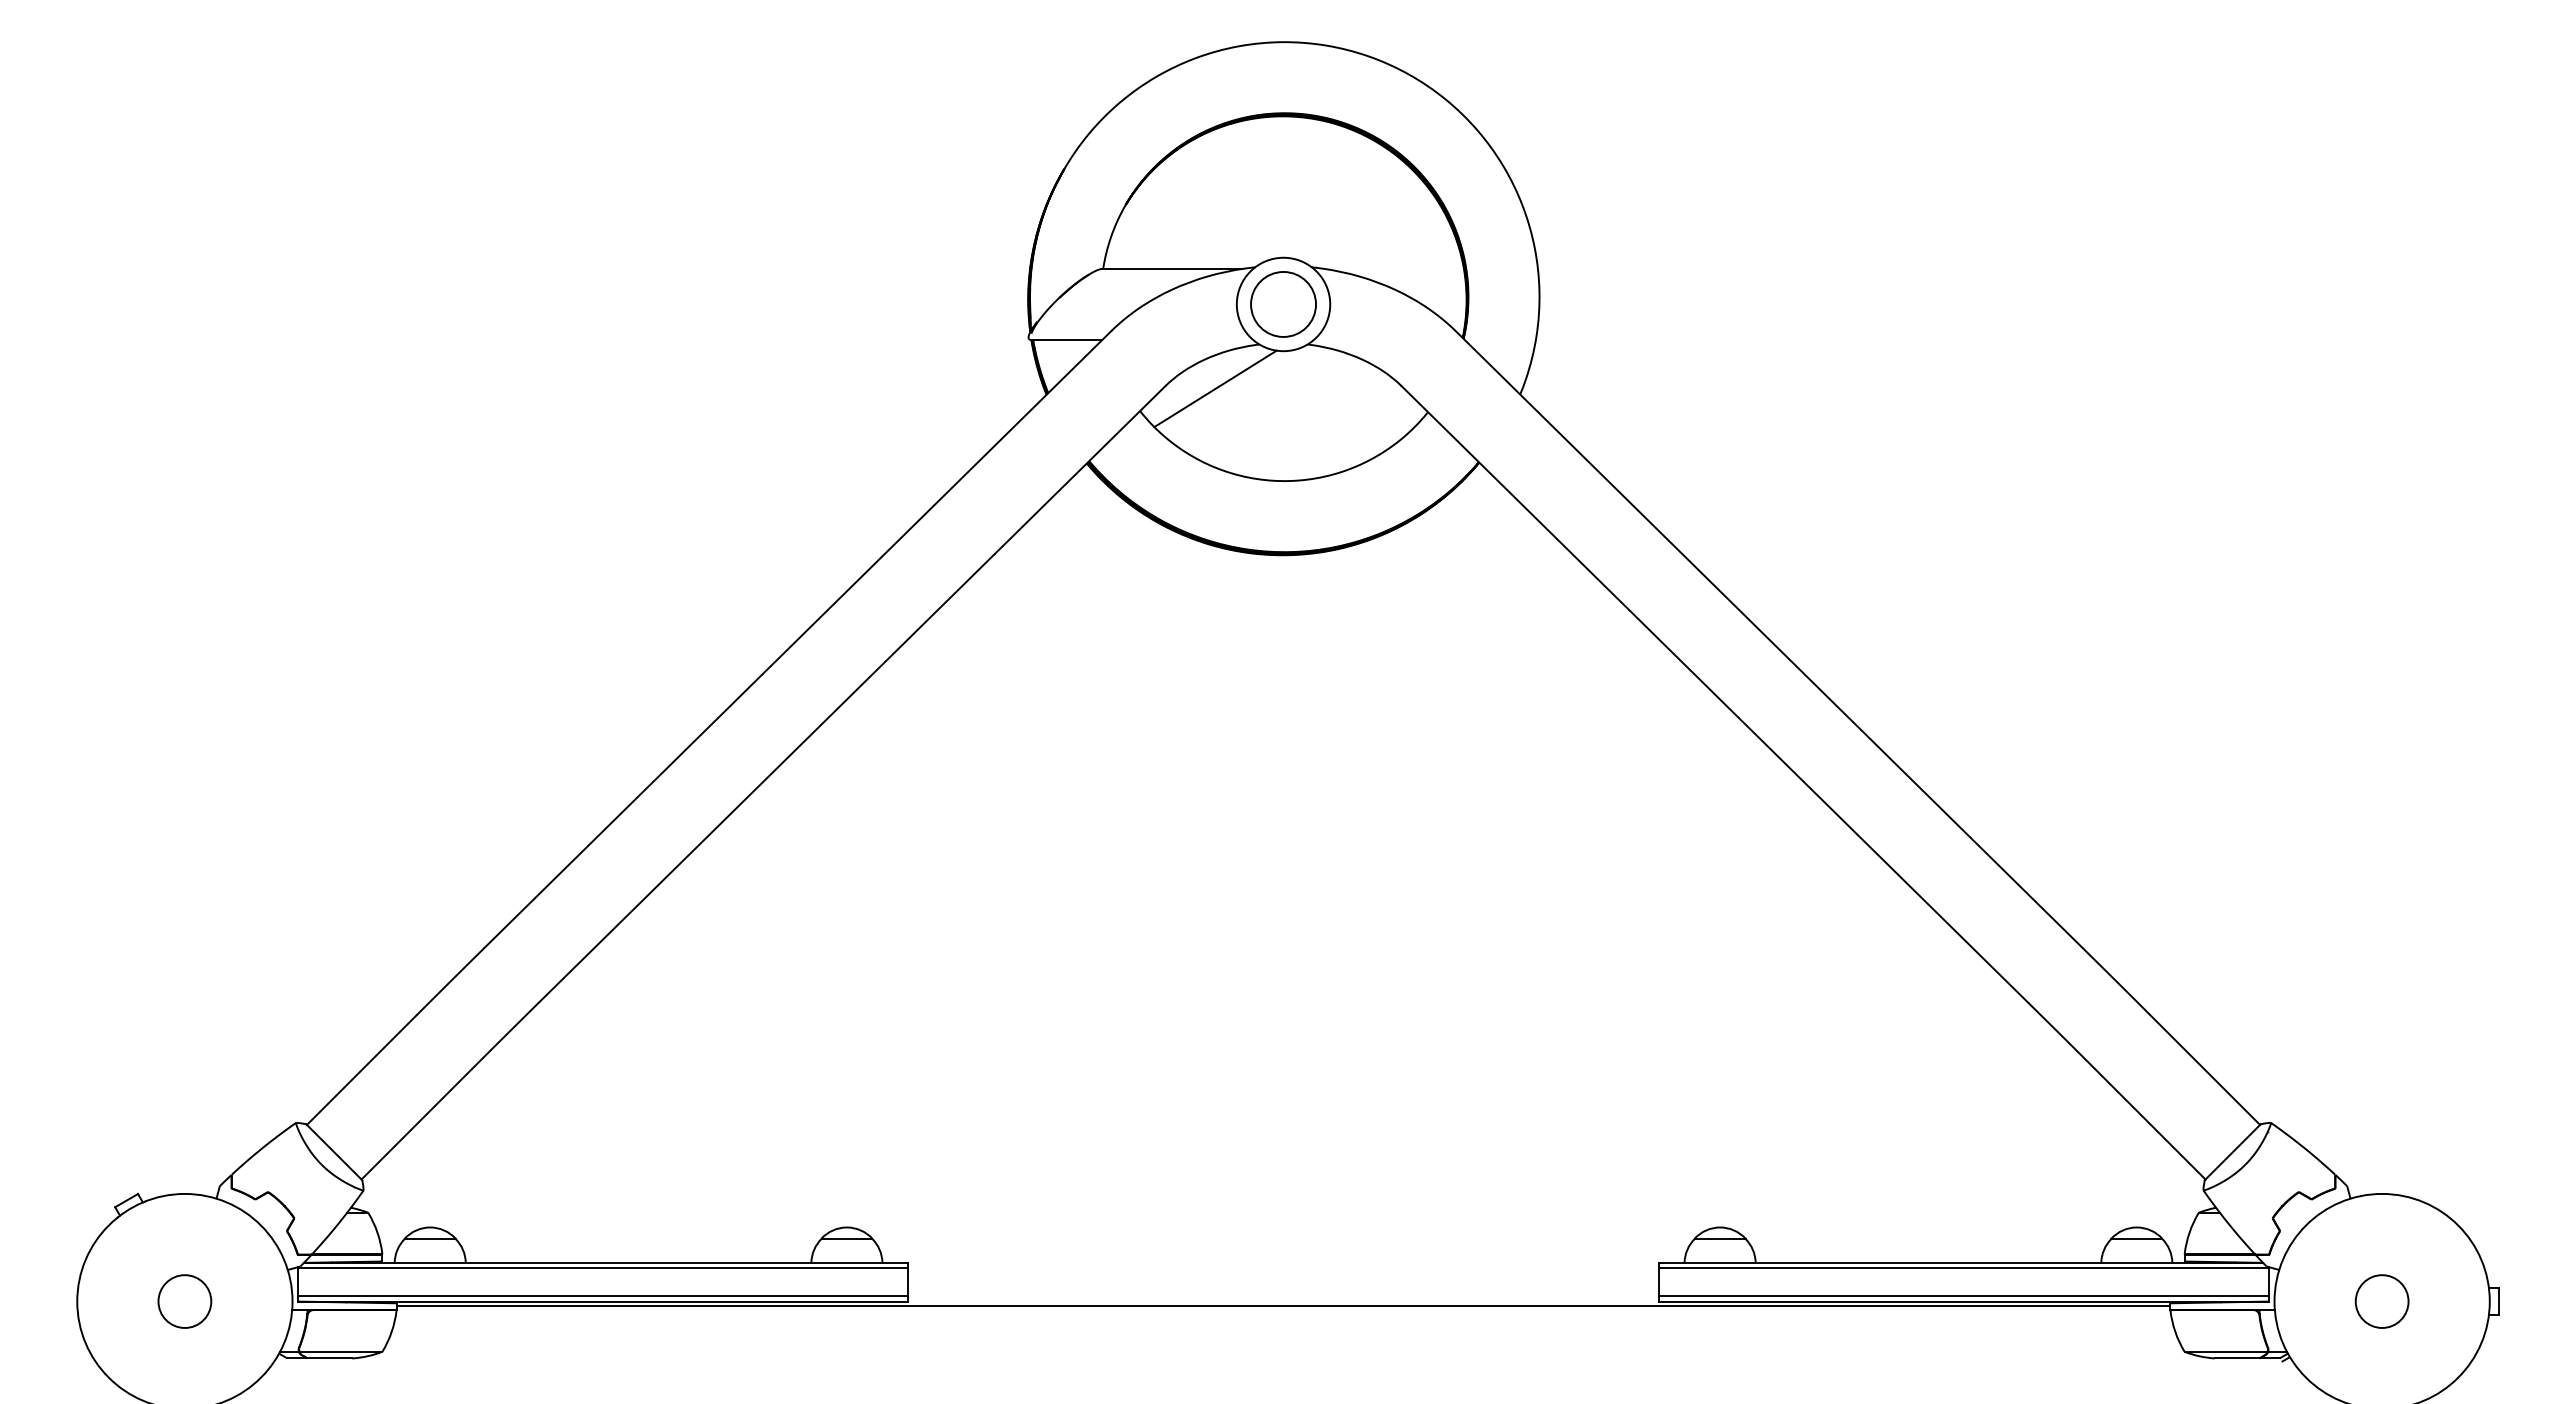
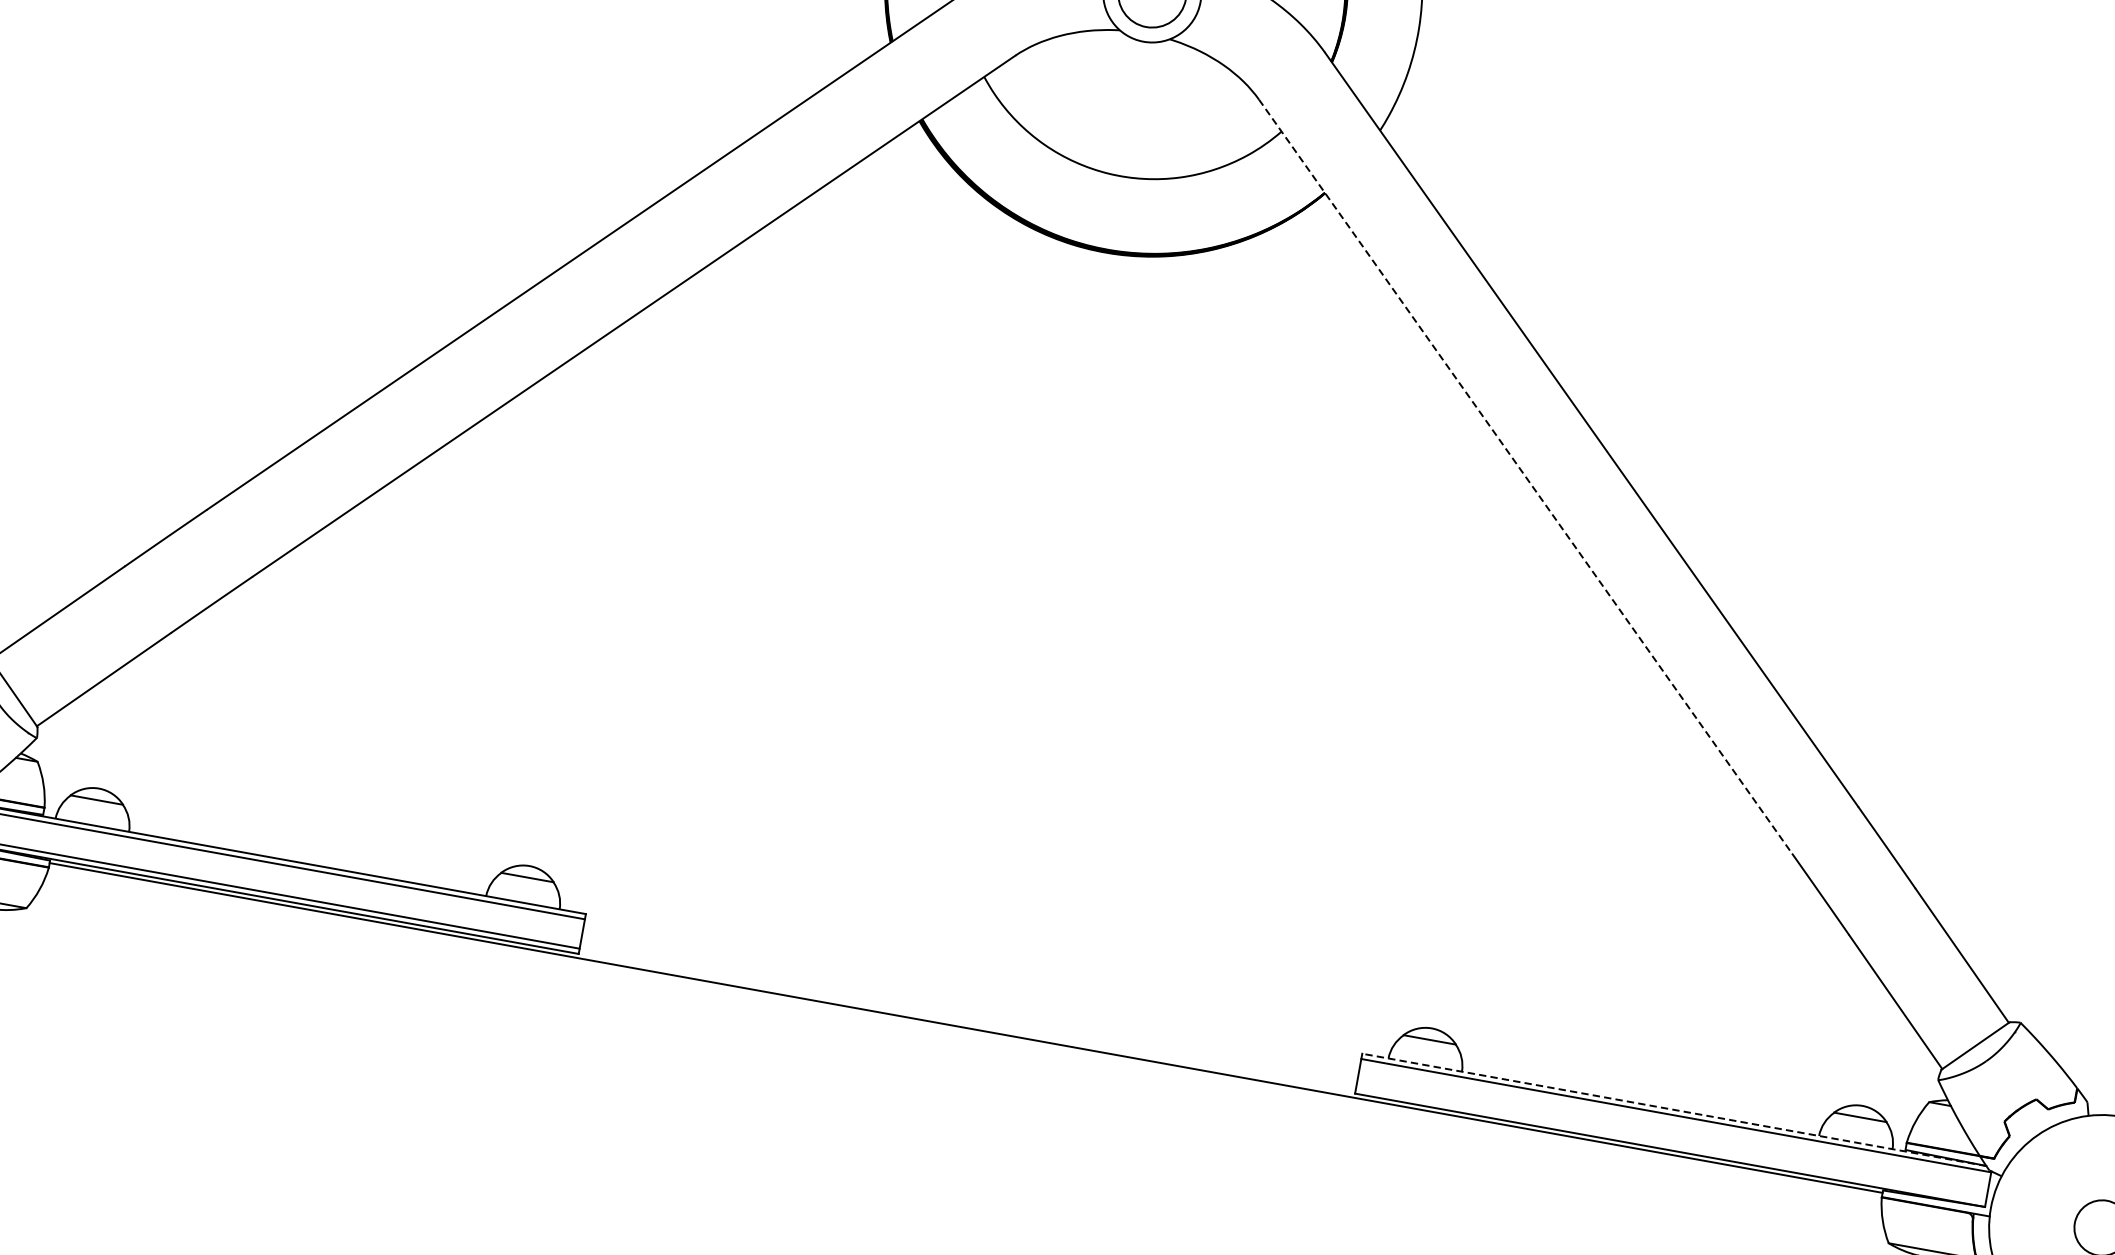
line: (1215, 388) -> (1066, 67), removed
line: (1714, 694) -> (1525, 476), solid -> dashed
line: (1961, 1262) -> (1674, 1109), solid -> dashed
line: (1963, 1296) -> (1670, 1144), removed

